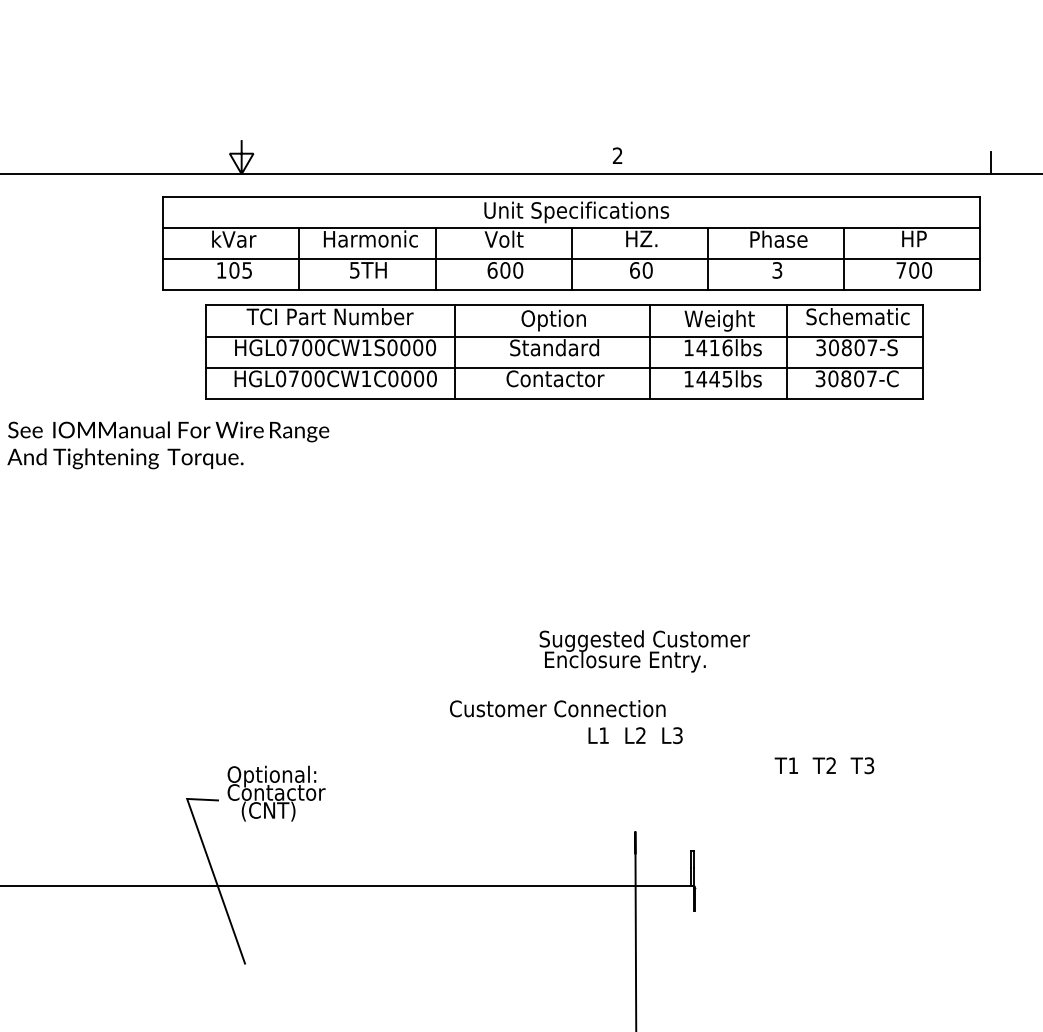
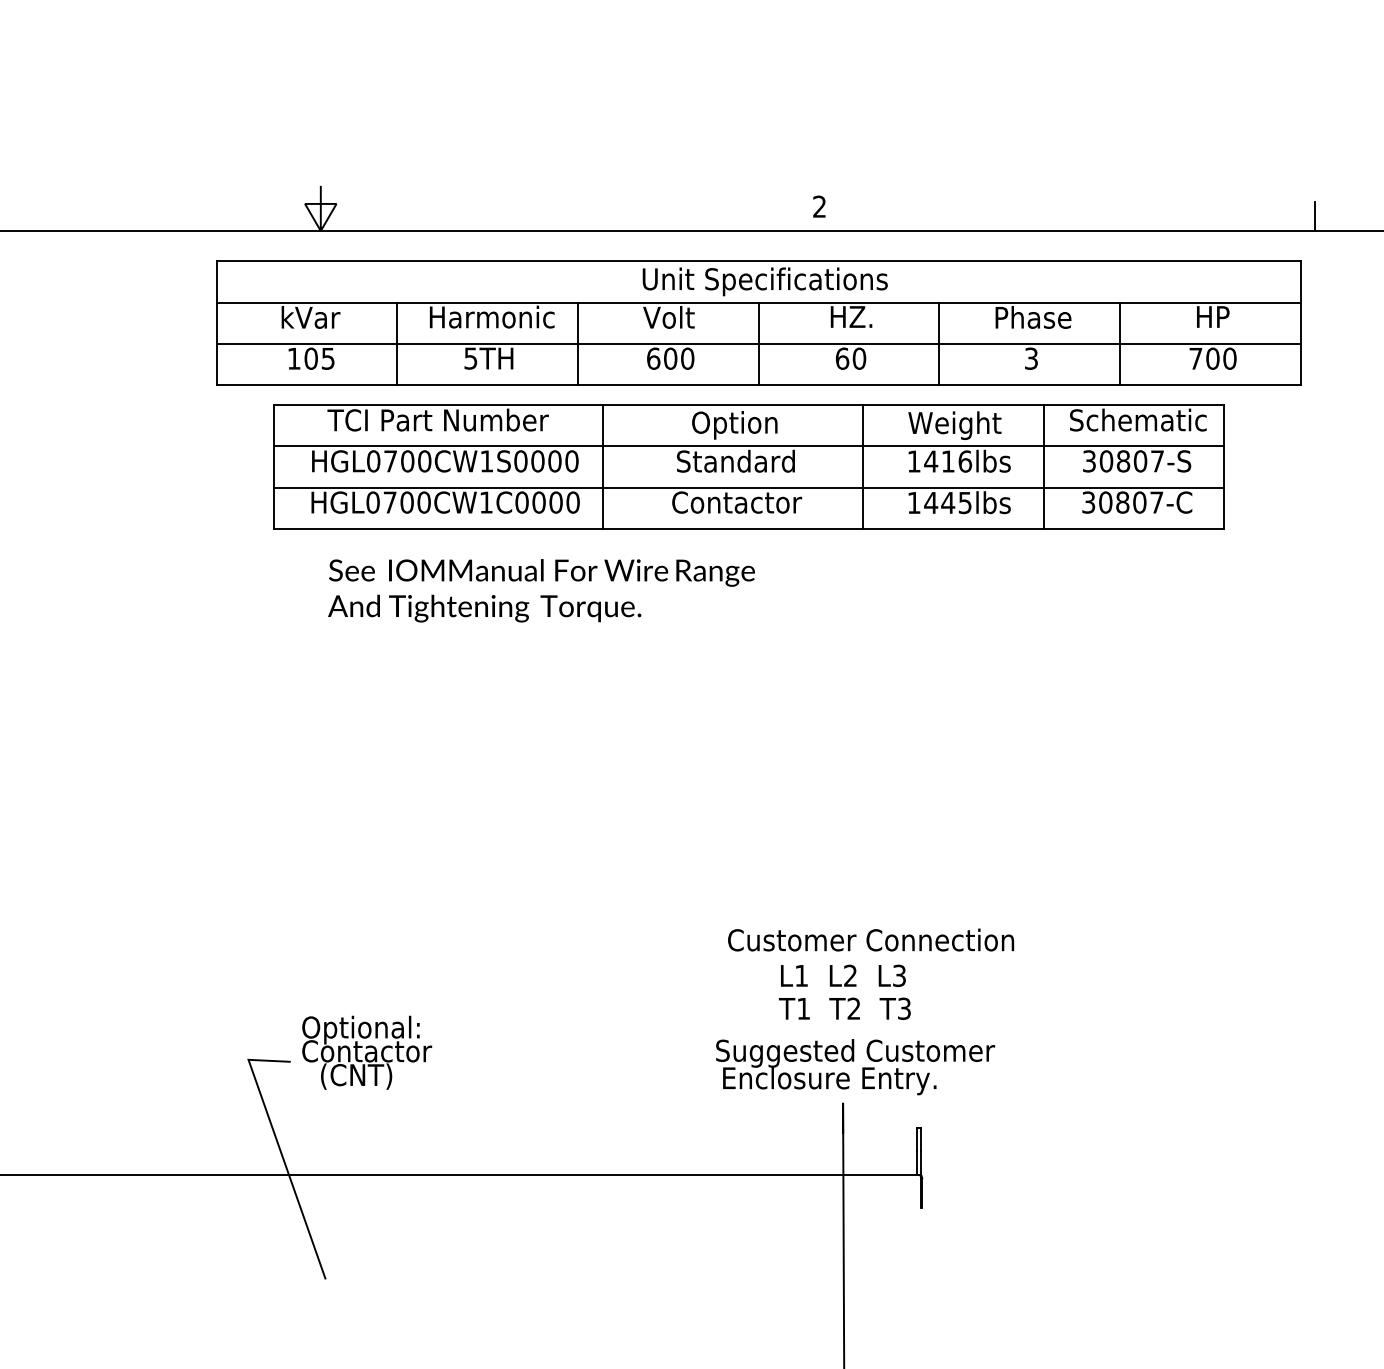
text: (168, 445) -> (541, 590), moved
text: (644, 651) -> (855, 1067), moved
text: (558, 708) -> (871, 939), moved
text: (824, 765) -> (844, 1008), moved

